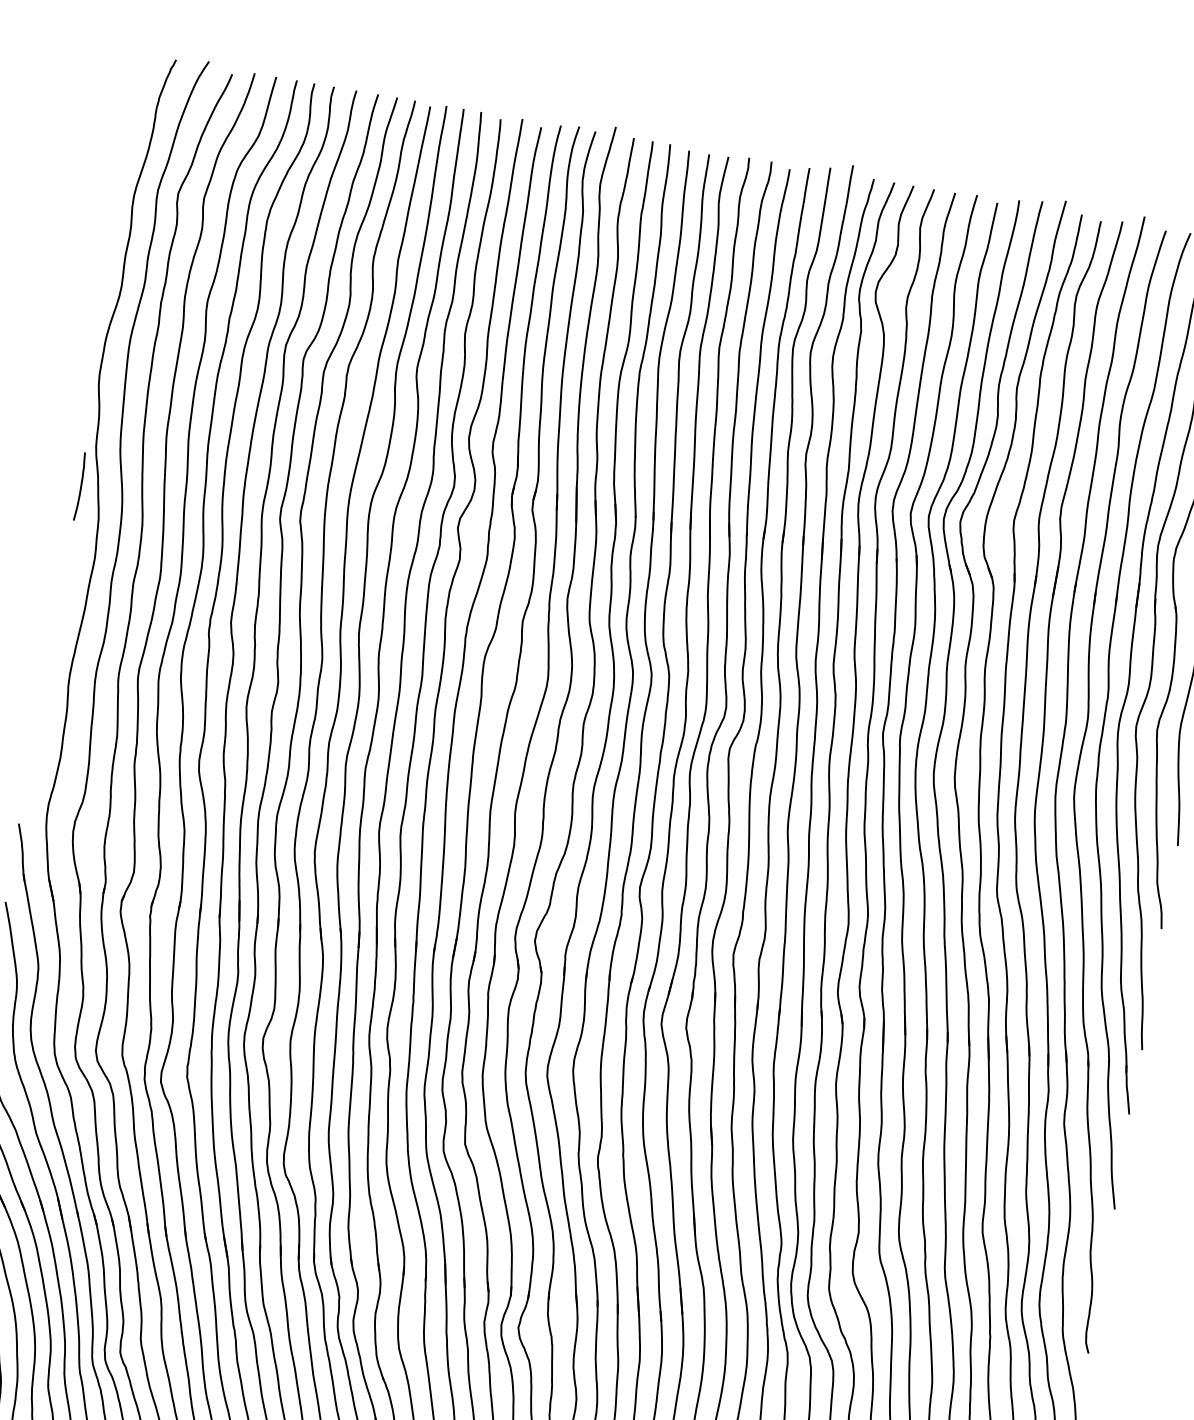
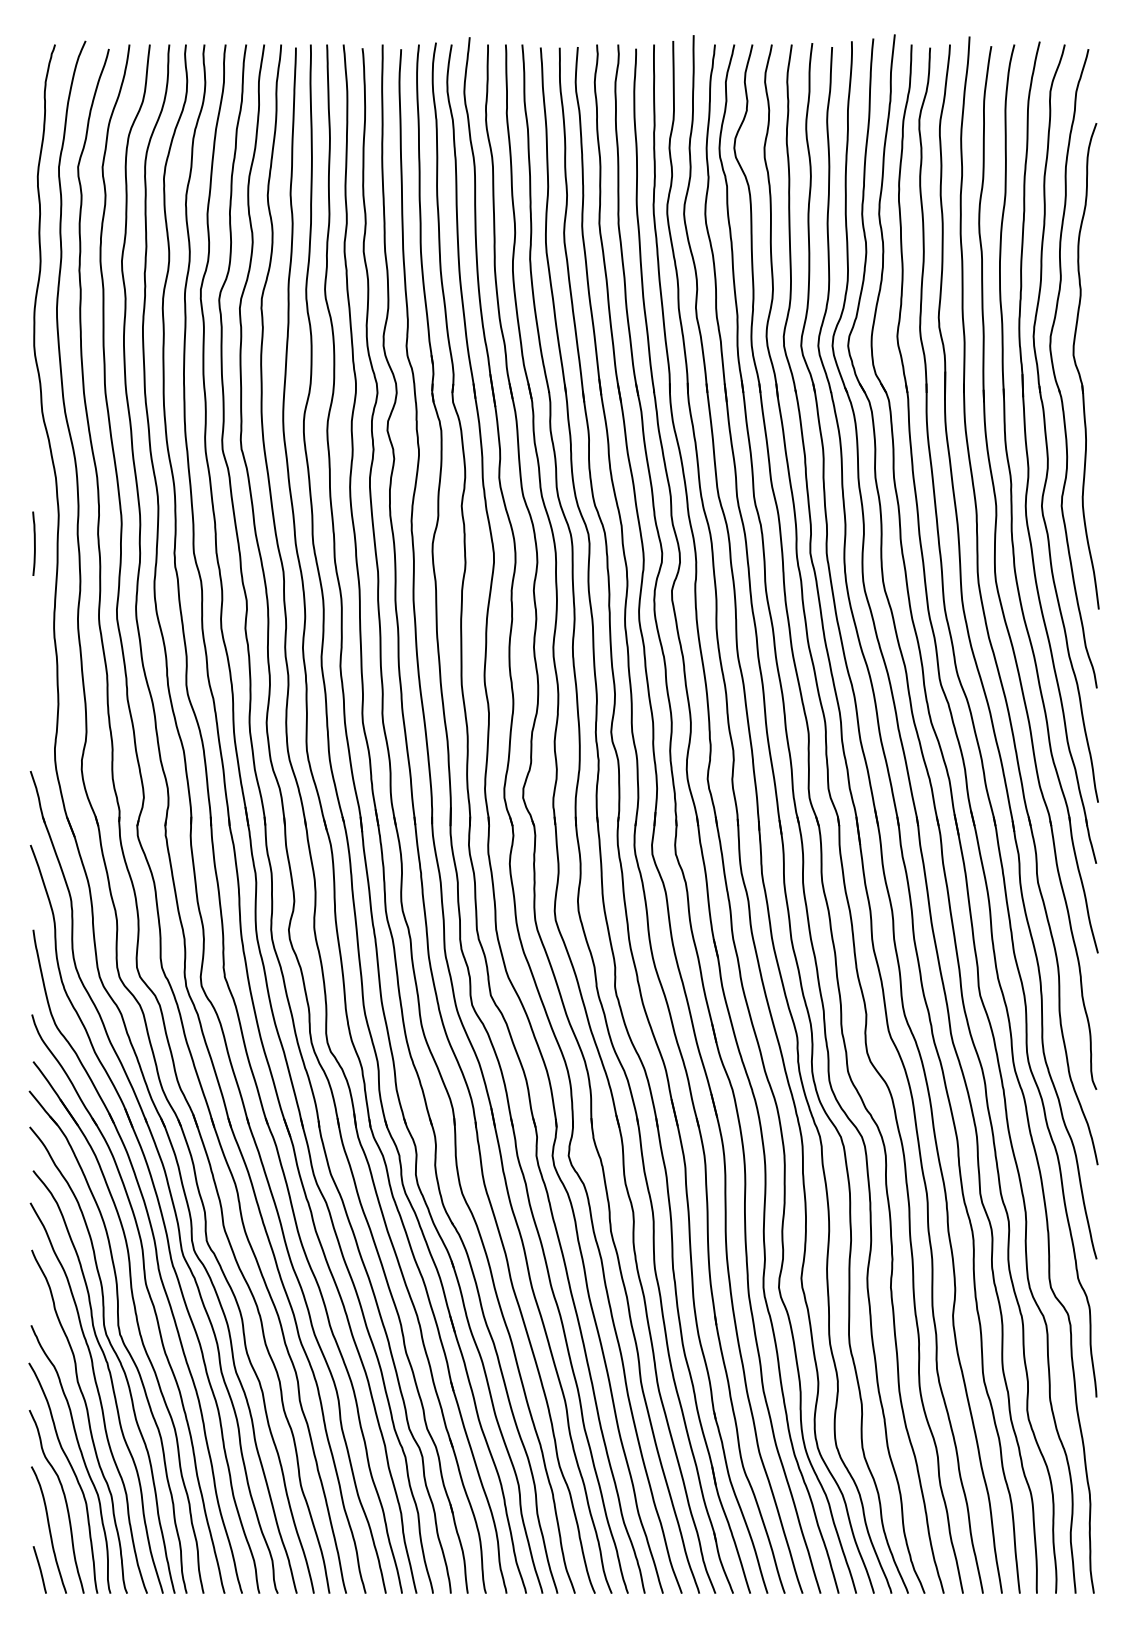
line: (80, 486) -> (34, 543), moved

